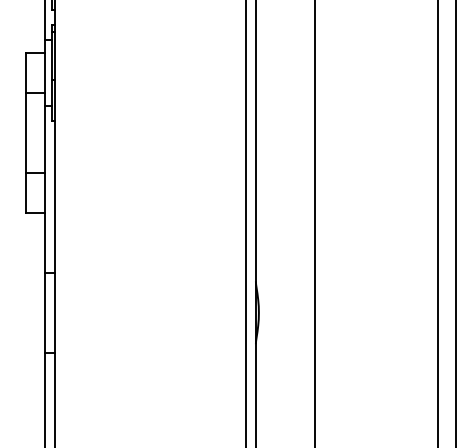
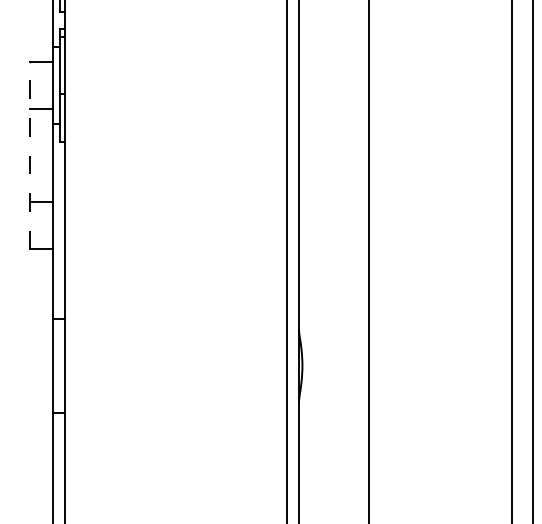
line: (26, 132) -> (30, 155), solid -> dashed

